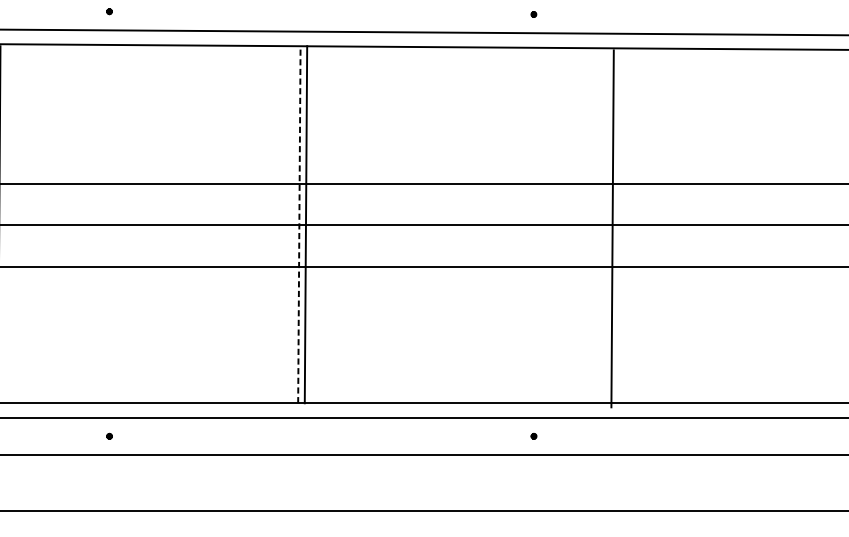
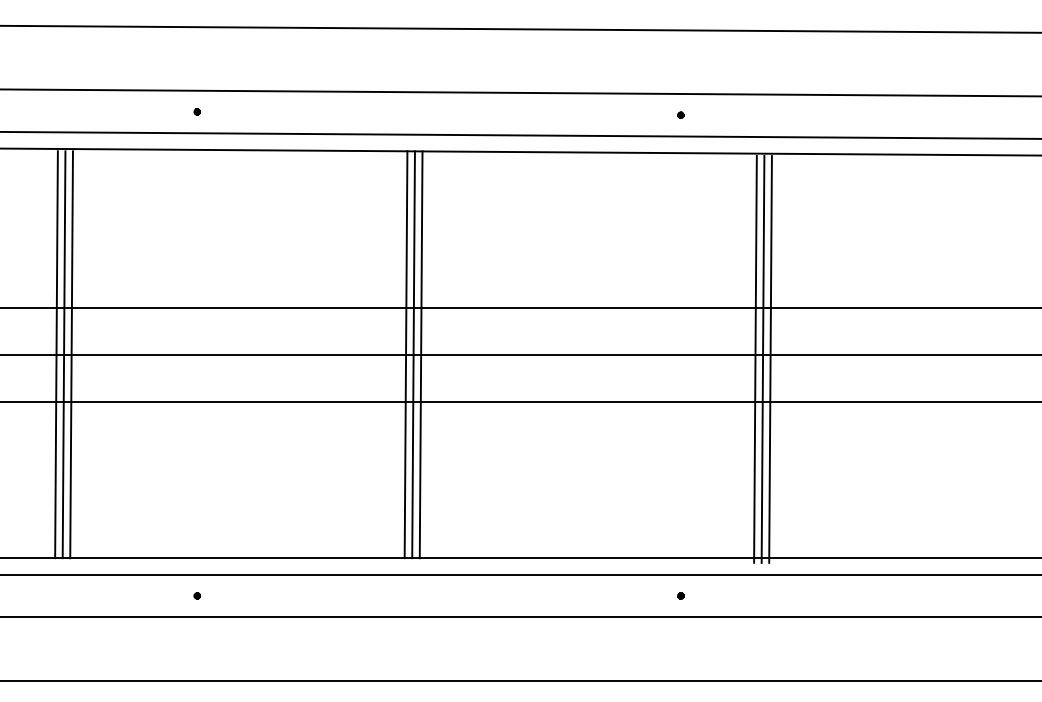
line: (292, 224) -> (405, 354), added
line: (299, 224) -> (413, 354), dashed -> solid
line: (599, 228) -> (755, 358), added
line: (605, 228) -> (762, 358), added

